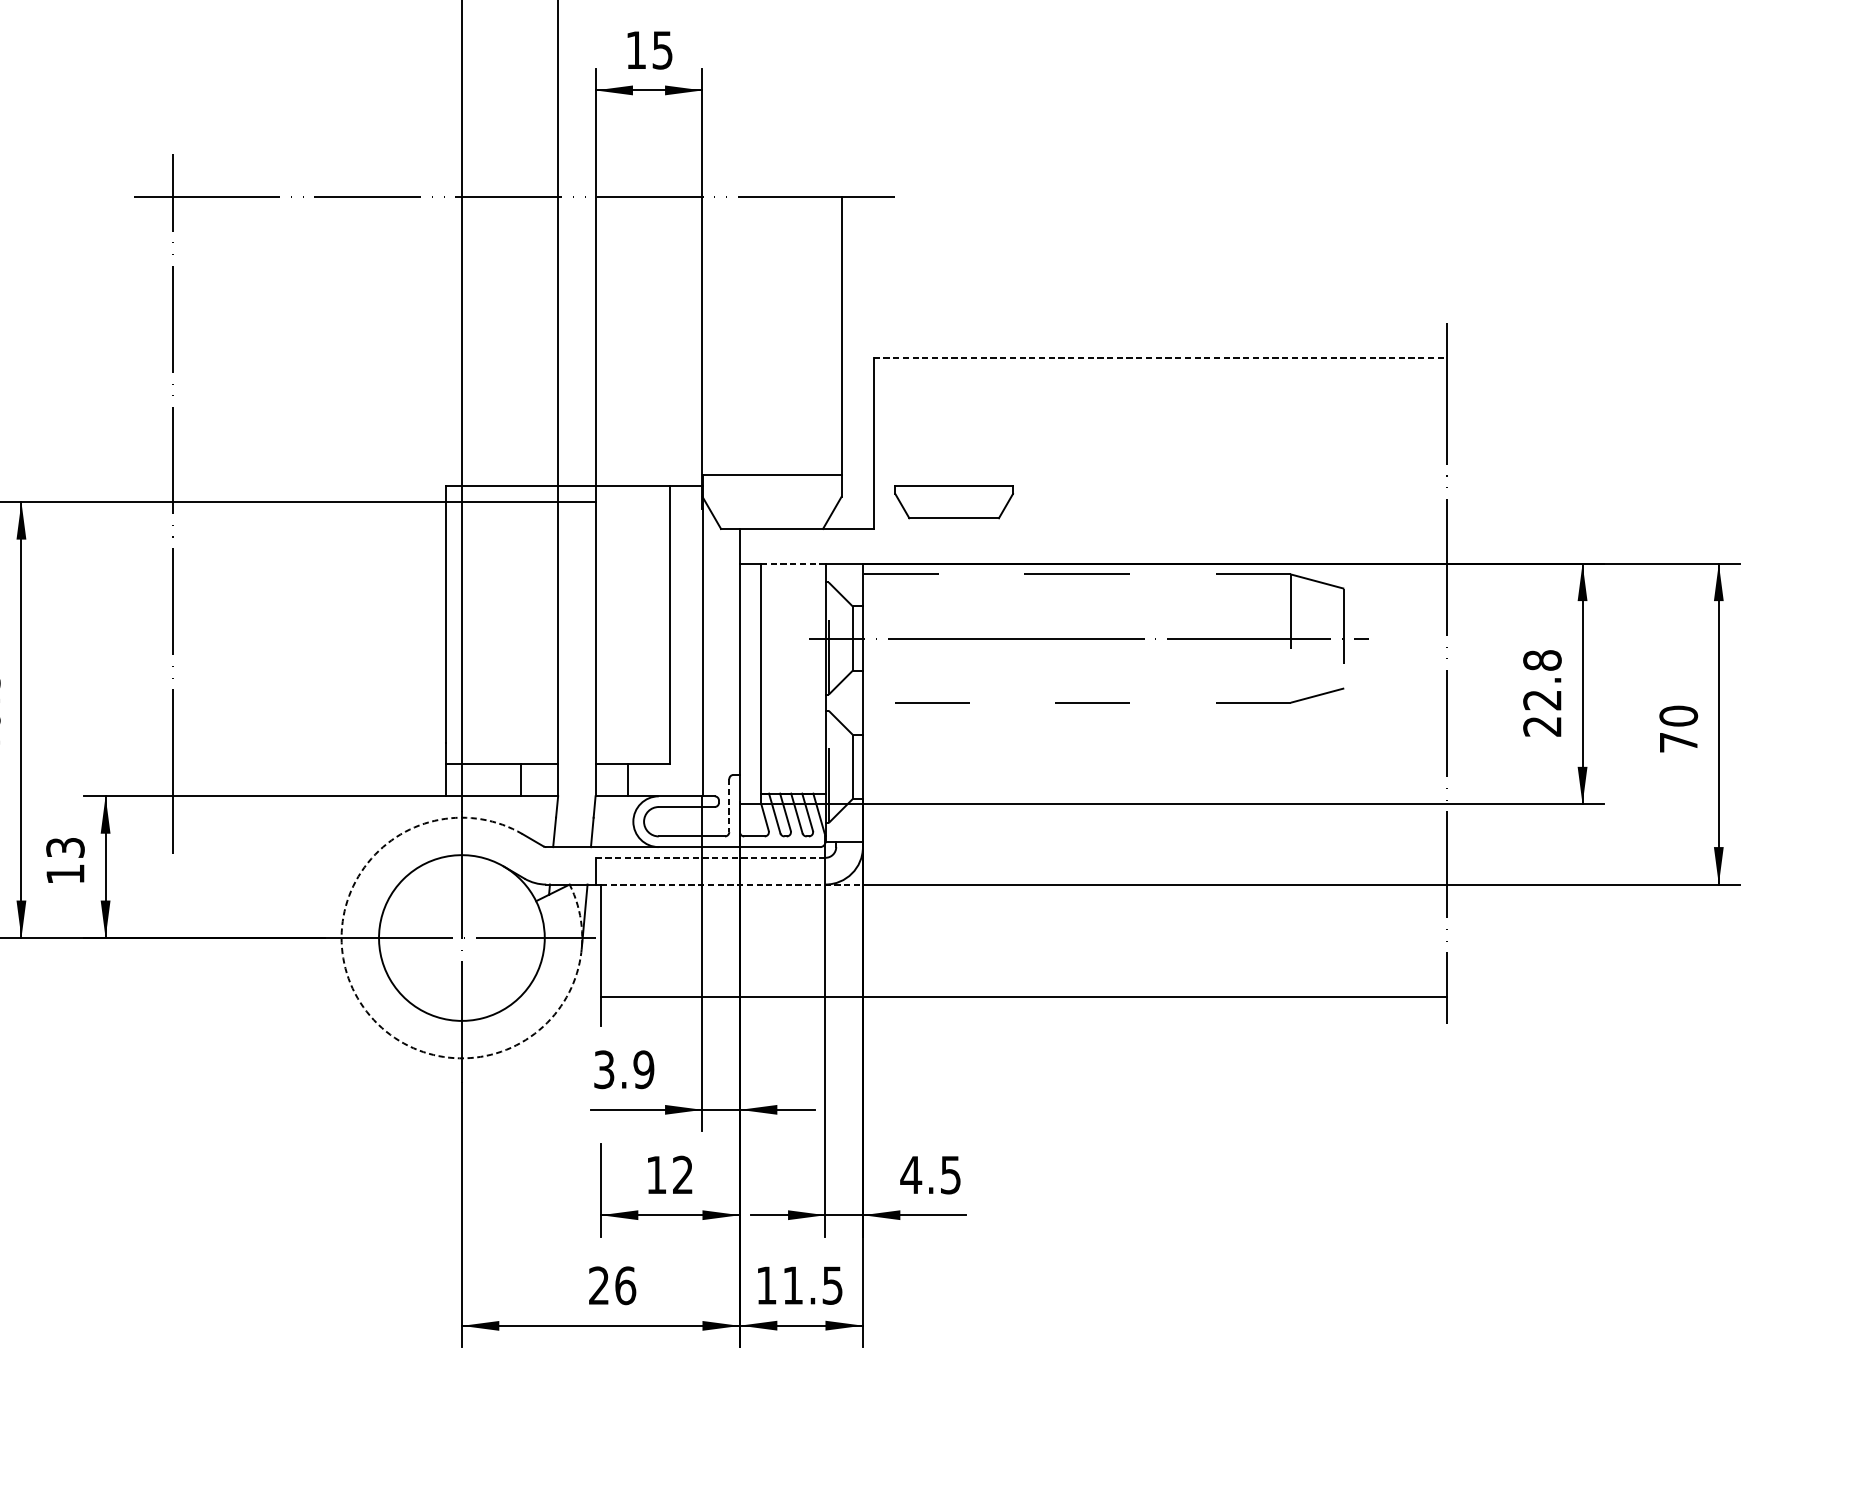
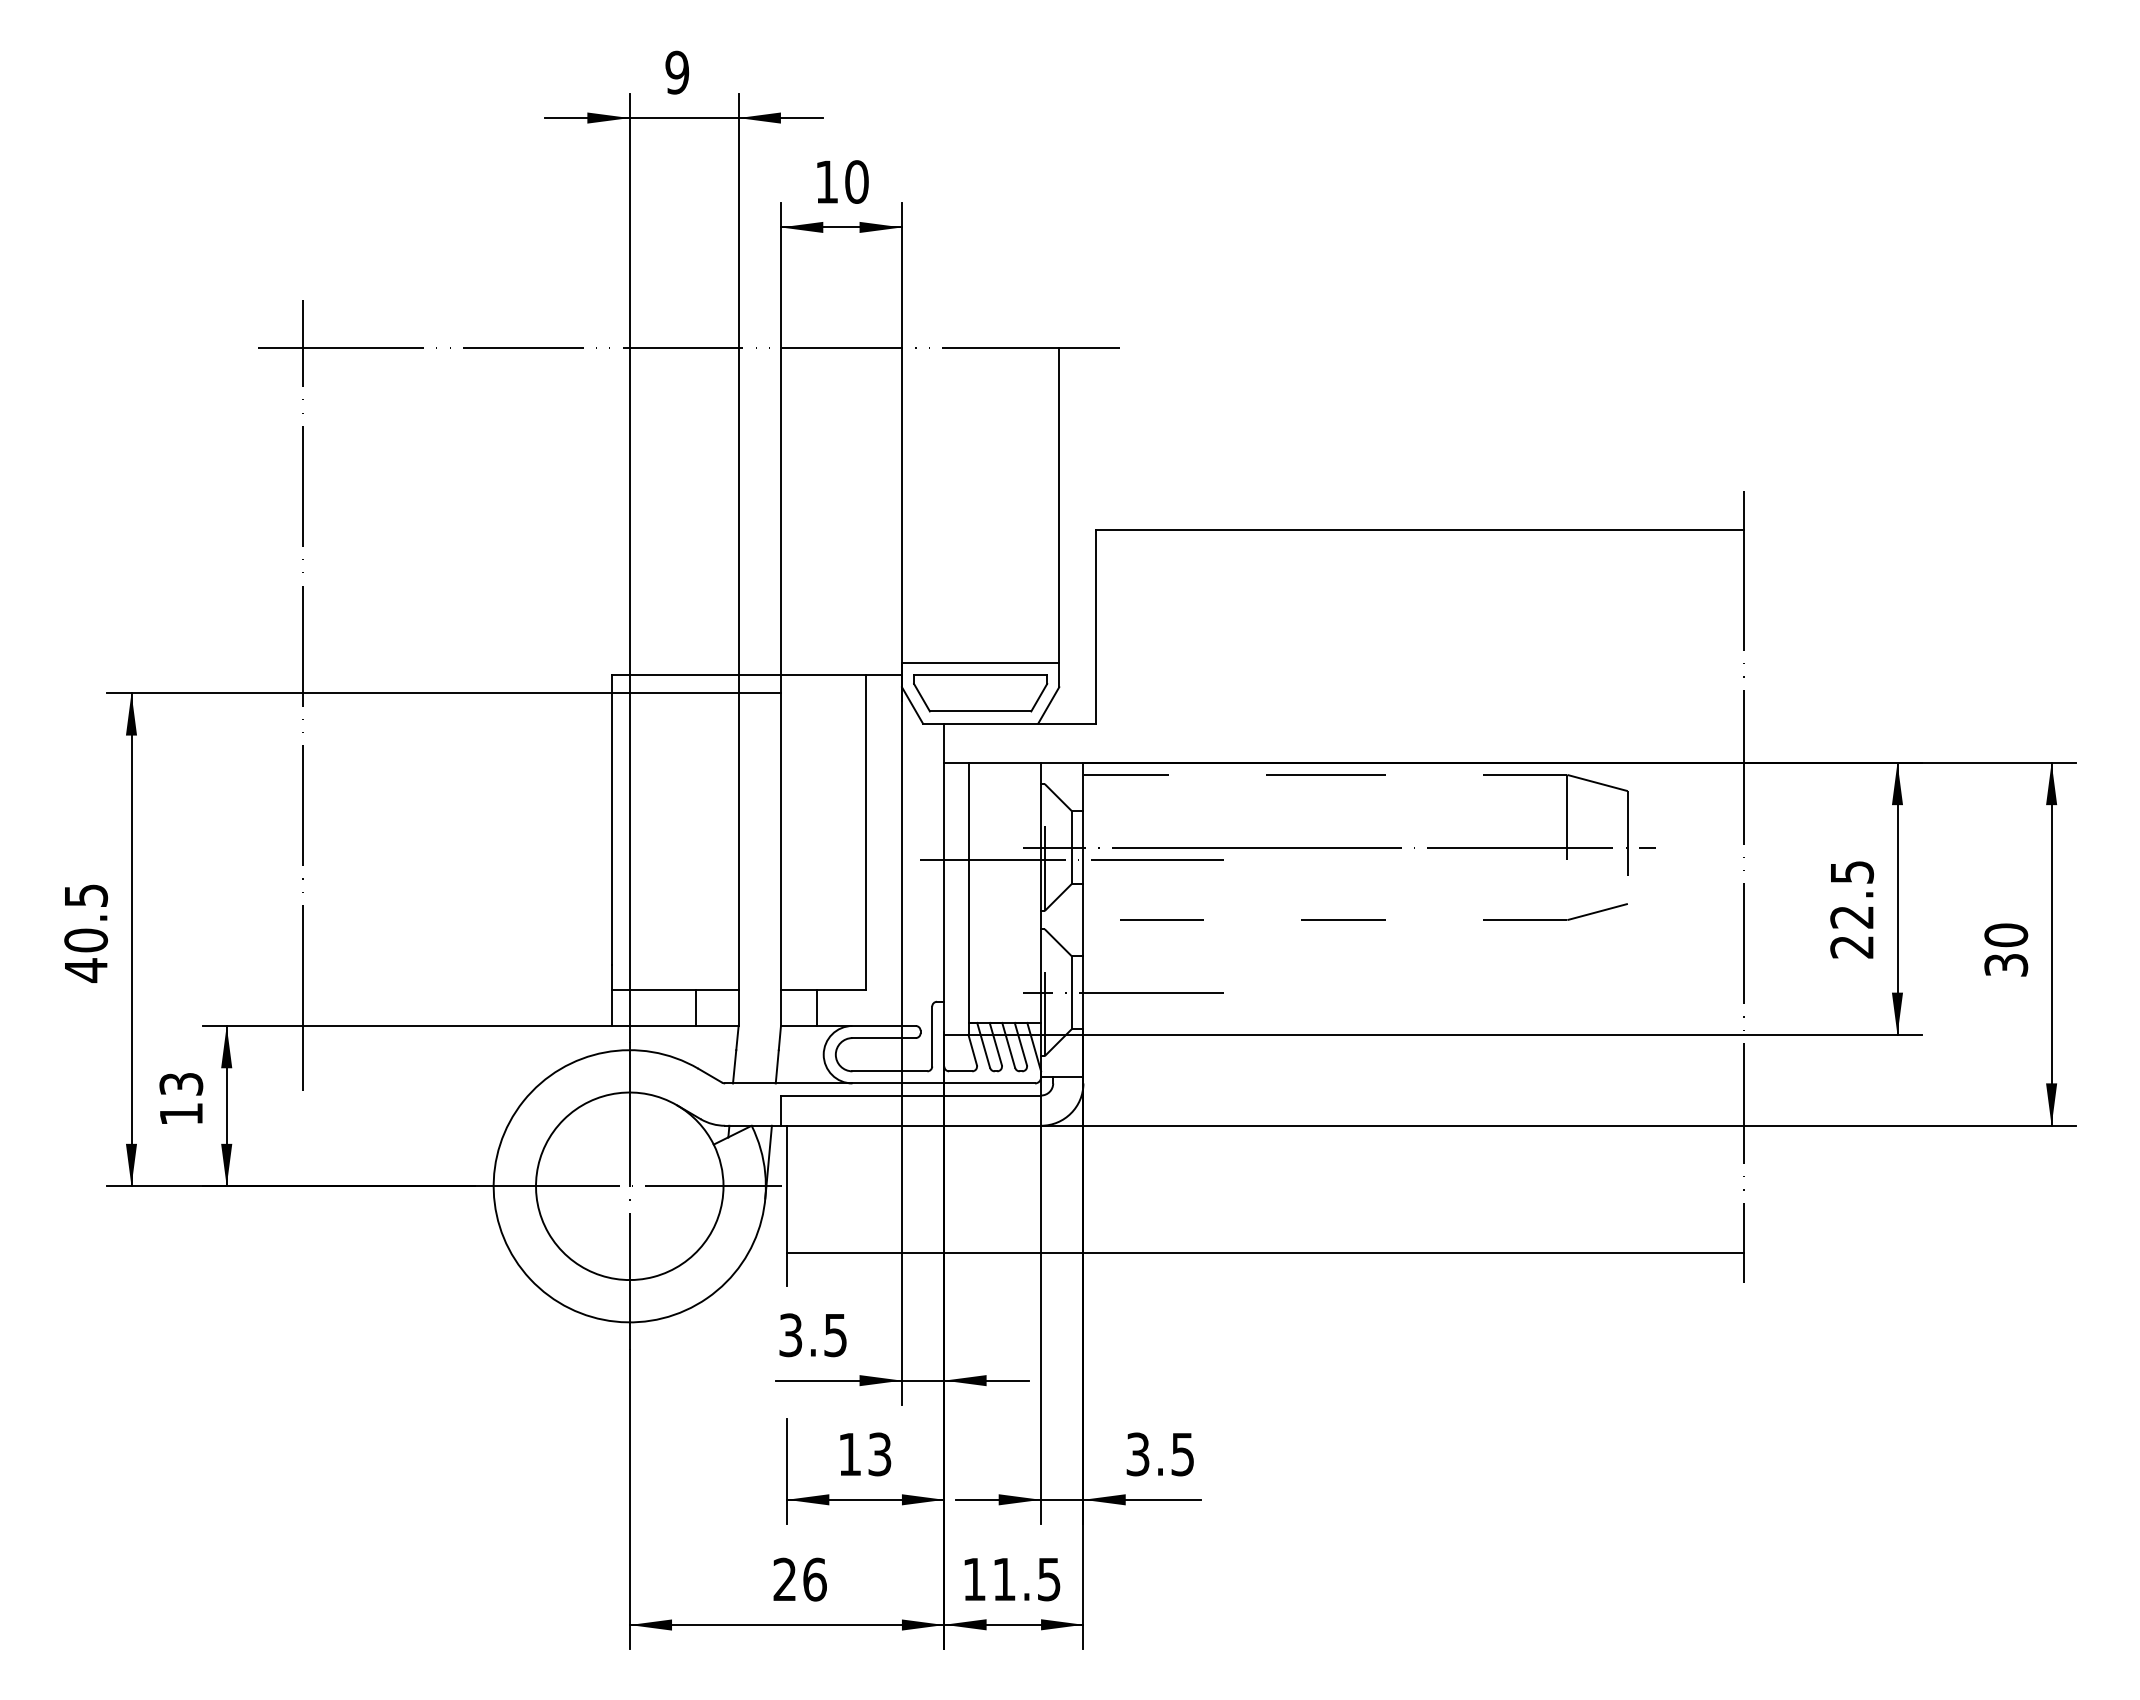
text: (662, 49) -> (856, 181), 15 -> 10
line: (1160, 357) -> (1420, 529), dashed -> solid
part: (954, 502) -> (980, 693), moved
line: (793, 563) -> (1004, 762), dashed -> solid
line: (852, 649) -> (1071, 859), added
text: (1542, 659) -> (1852, 871), 22.8 -> 22.5
text: (1678, 742) -> (2006, 965), 70 -> 30
line: (897, 766) -> (1122, 992), added
line: (729, 805) -> (932, 1036), dashed -> solid
line: (710, 857) -> (911, 1095), dashed -> solid
line: (732, 884) -> (935, 1125), dashed -> solid
arc: (374, 1020) -> (530, 1279), dashed -> solid
text: (643, 1069) -> (835, 1334), 3.9 -> 3.5
text: (682, 1175) -> (879, 1454), 12 -> 13
text: (910, 1175) -> (1137, 1454), 4.5 -> 3.5

